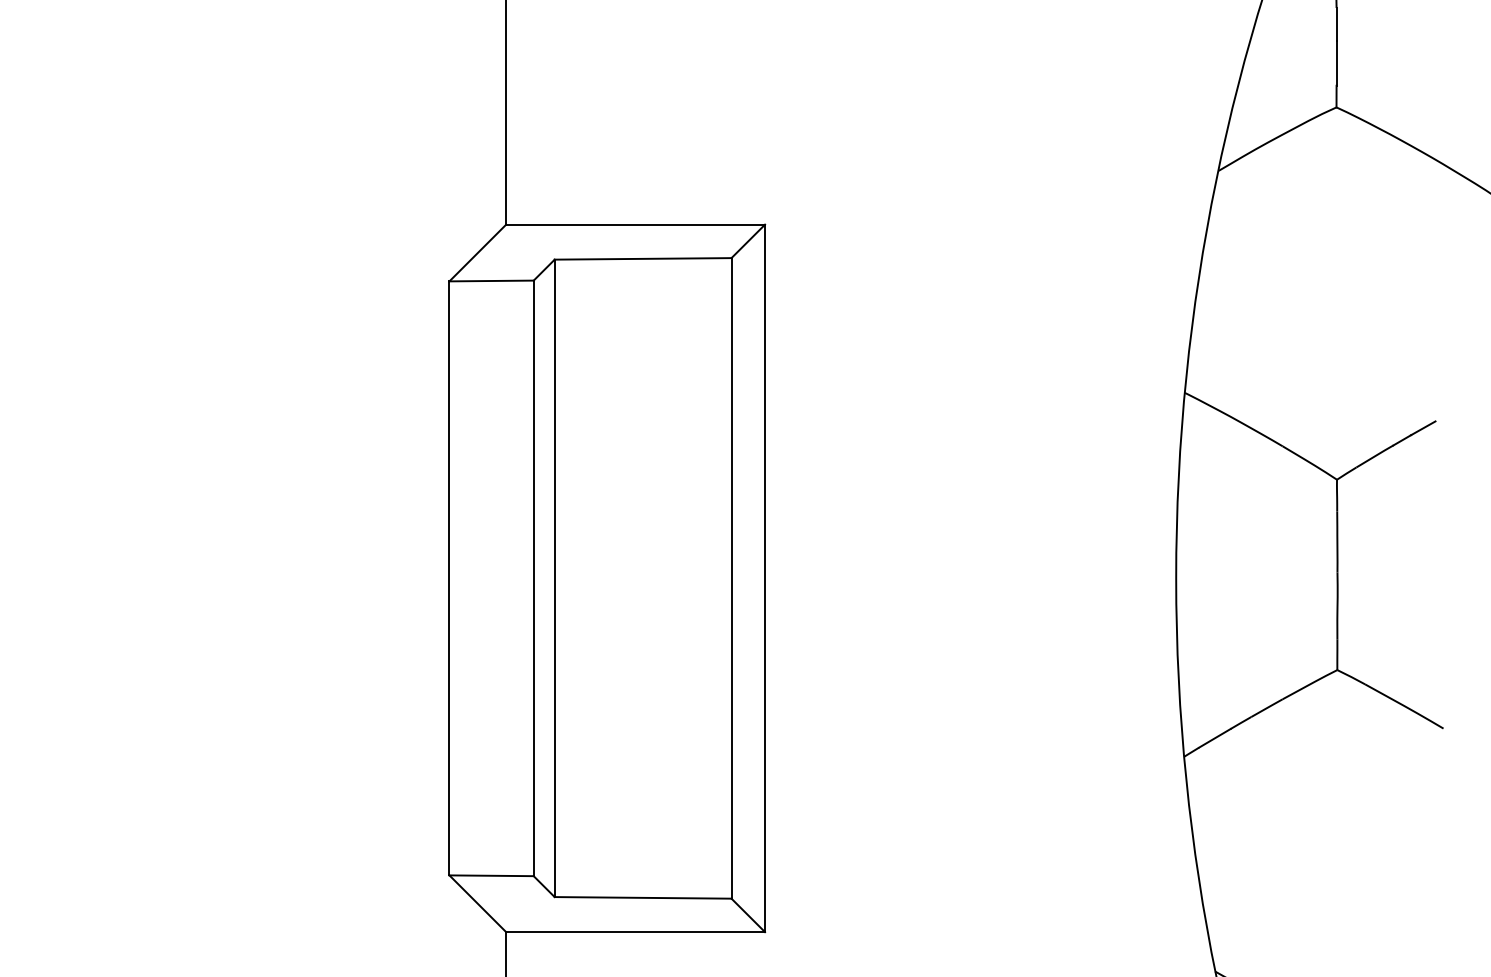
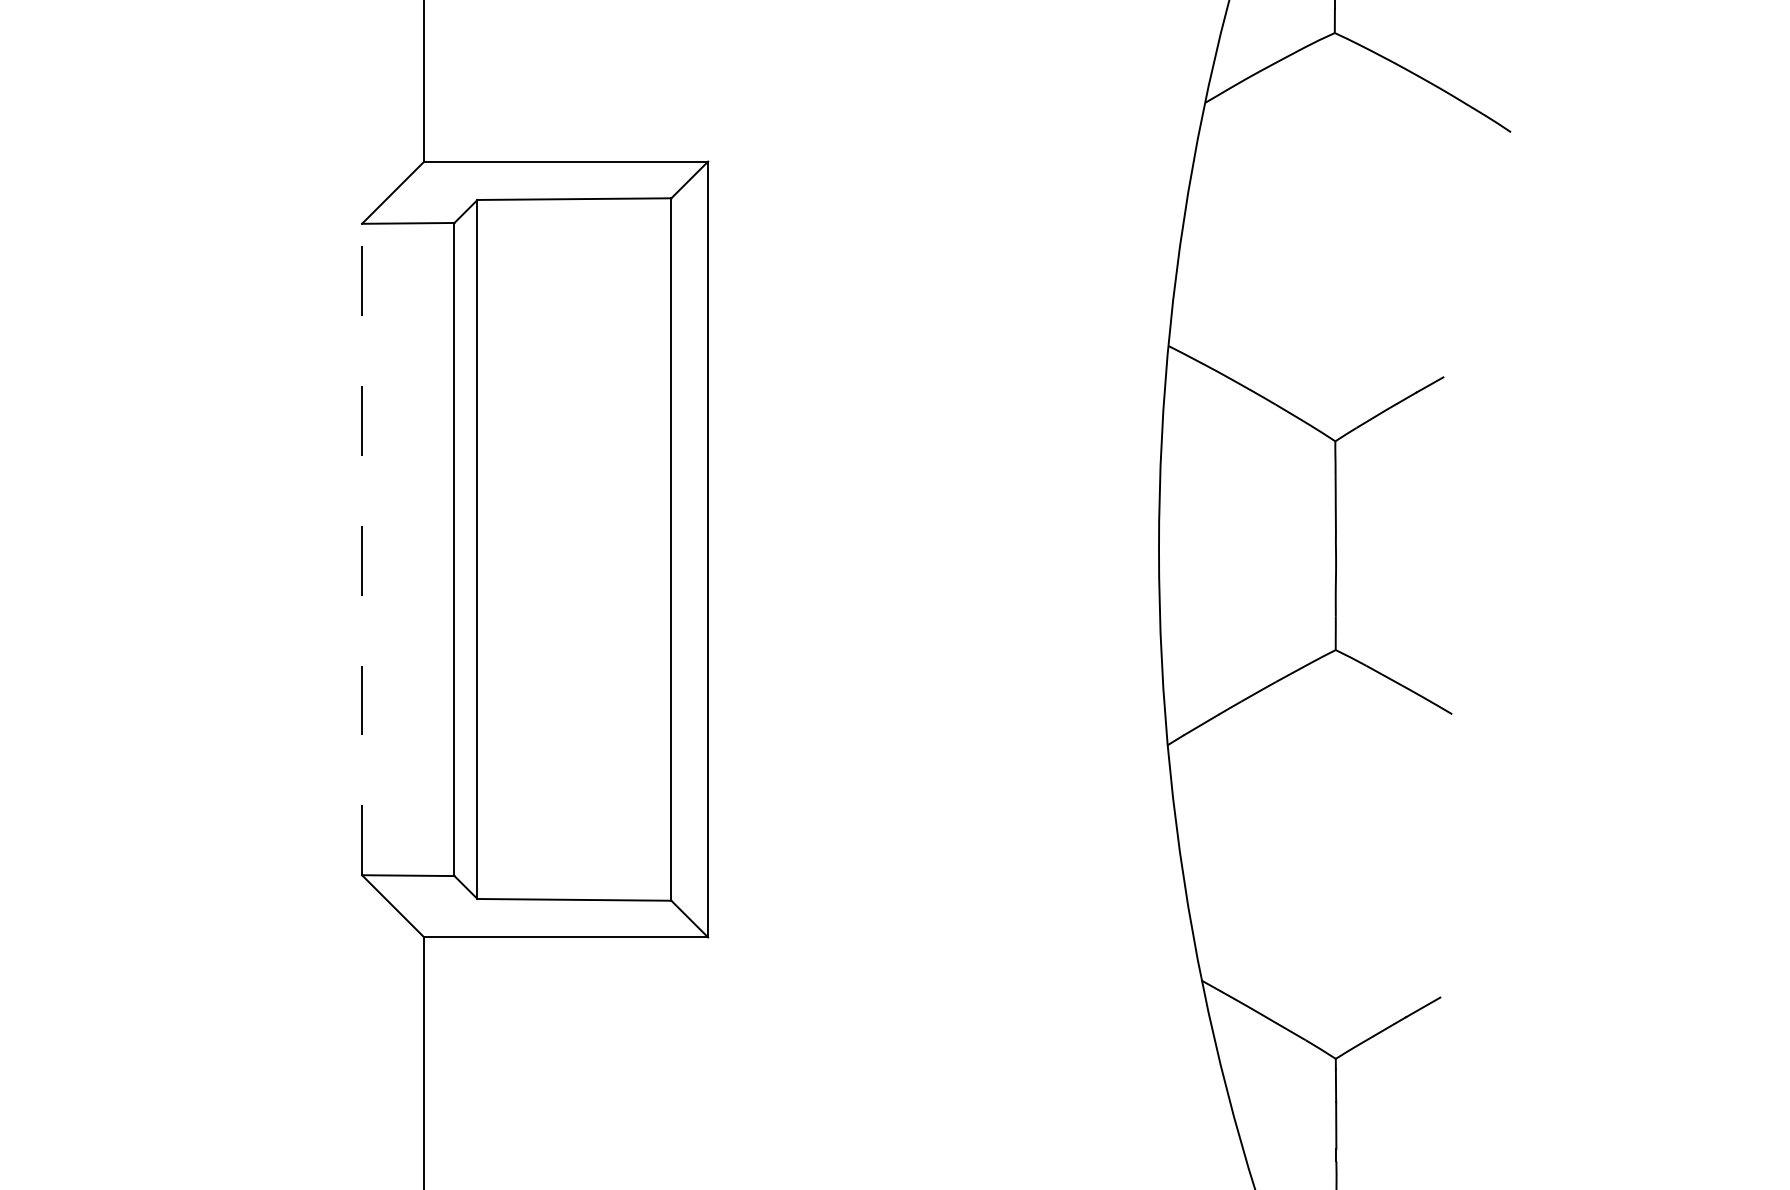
line: (449, 578) -> (362, 549), solid -> dashed

